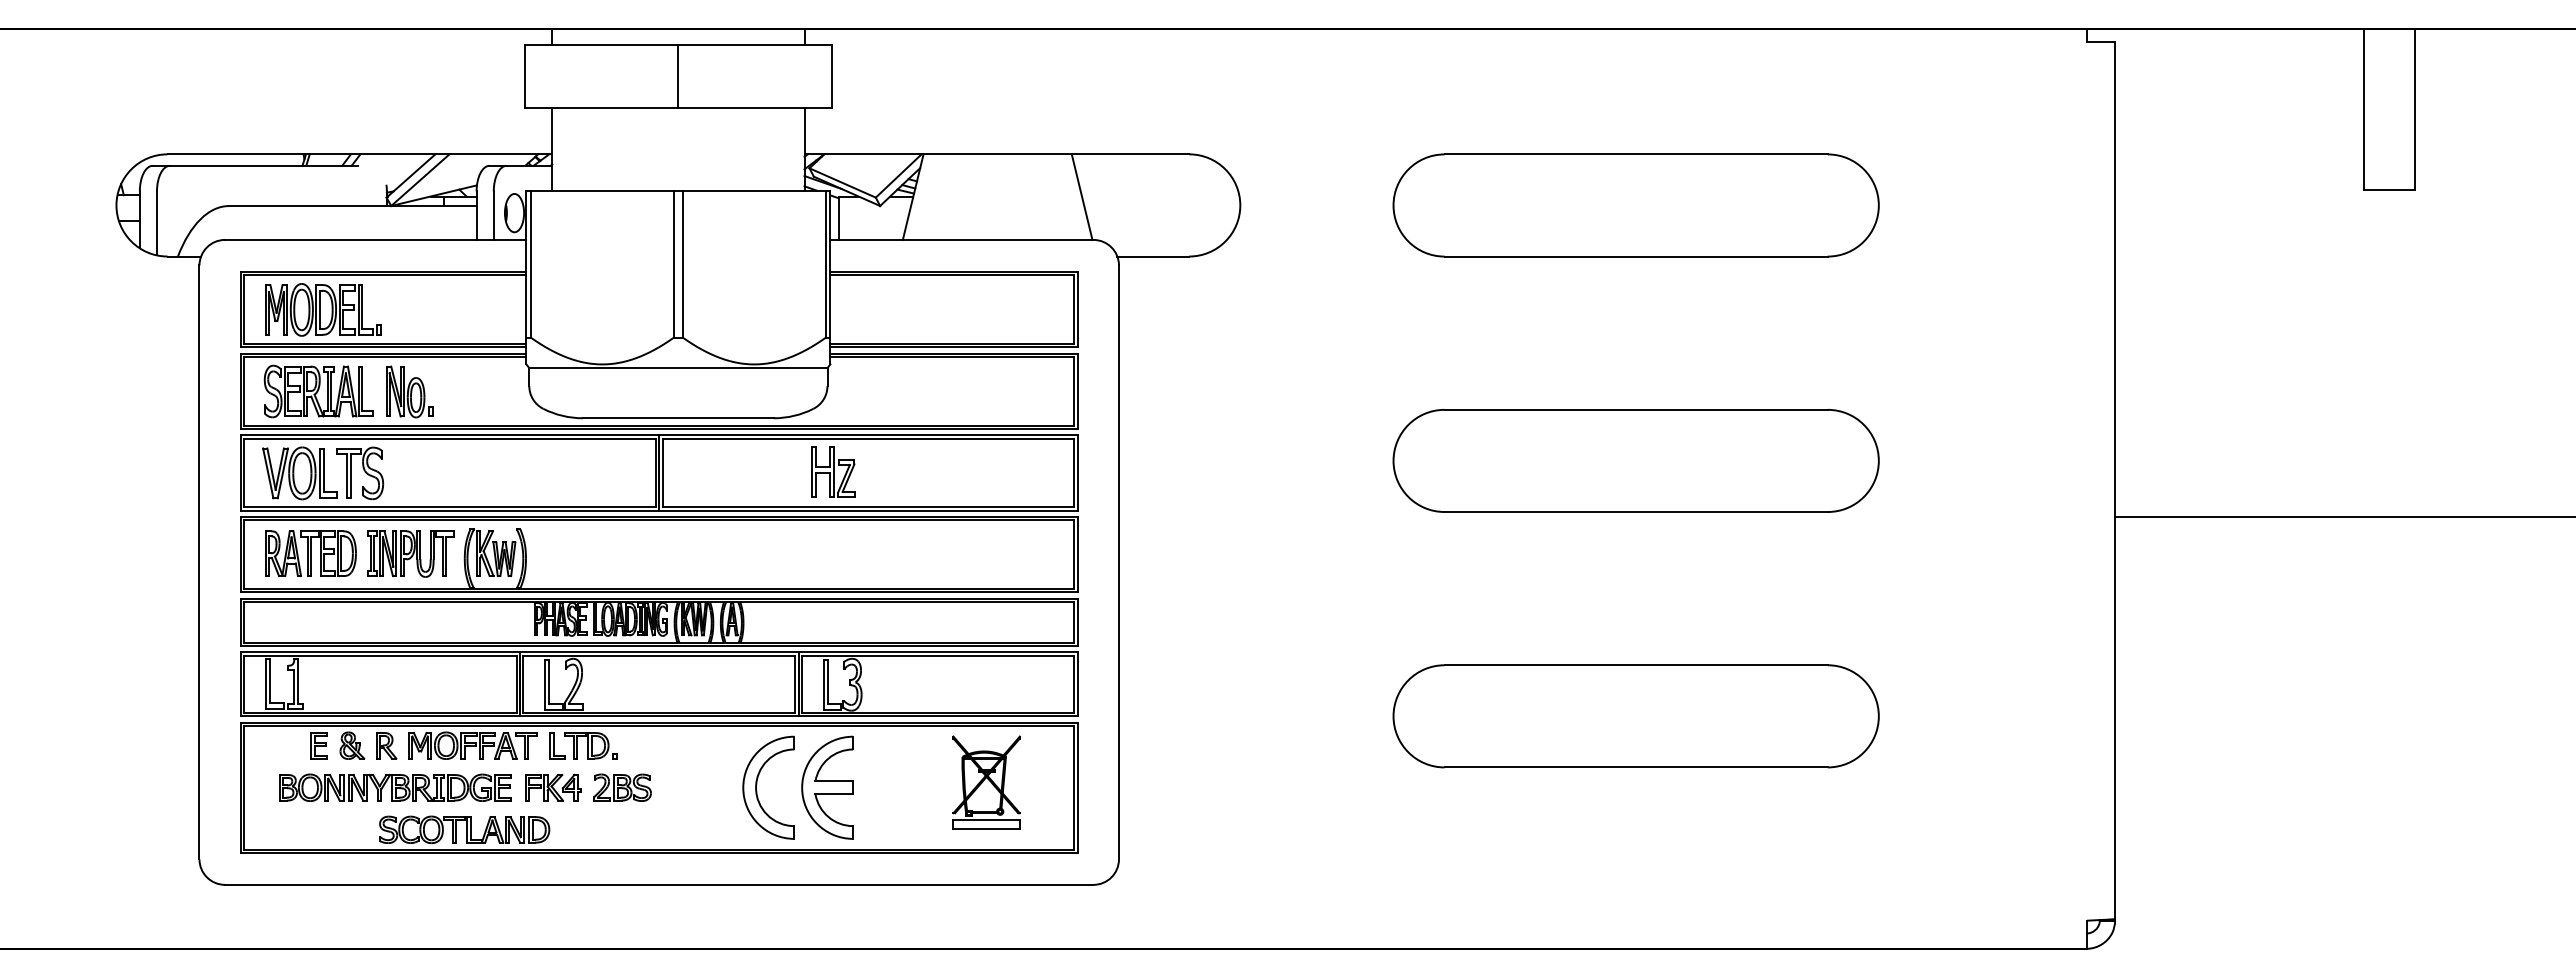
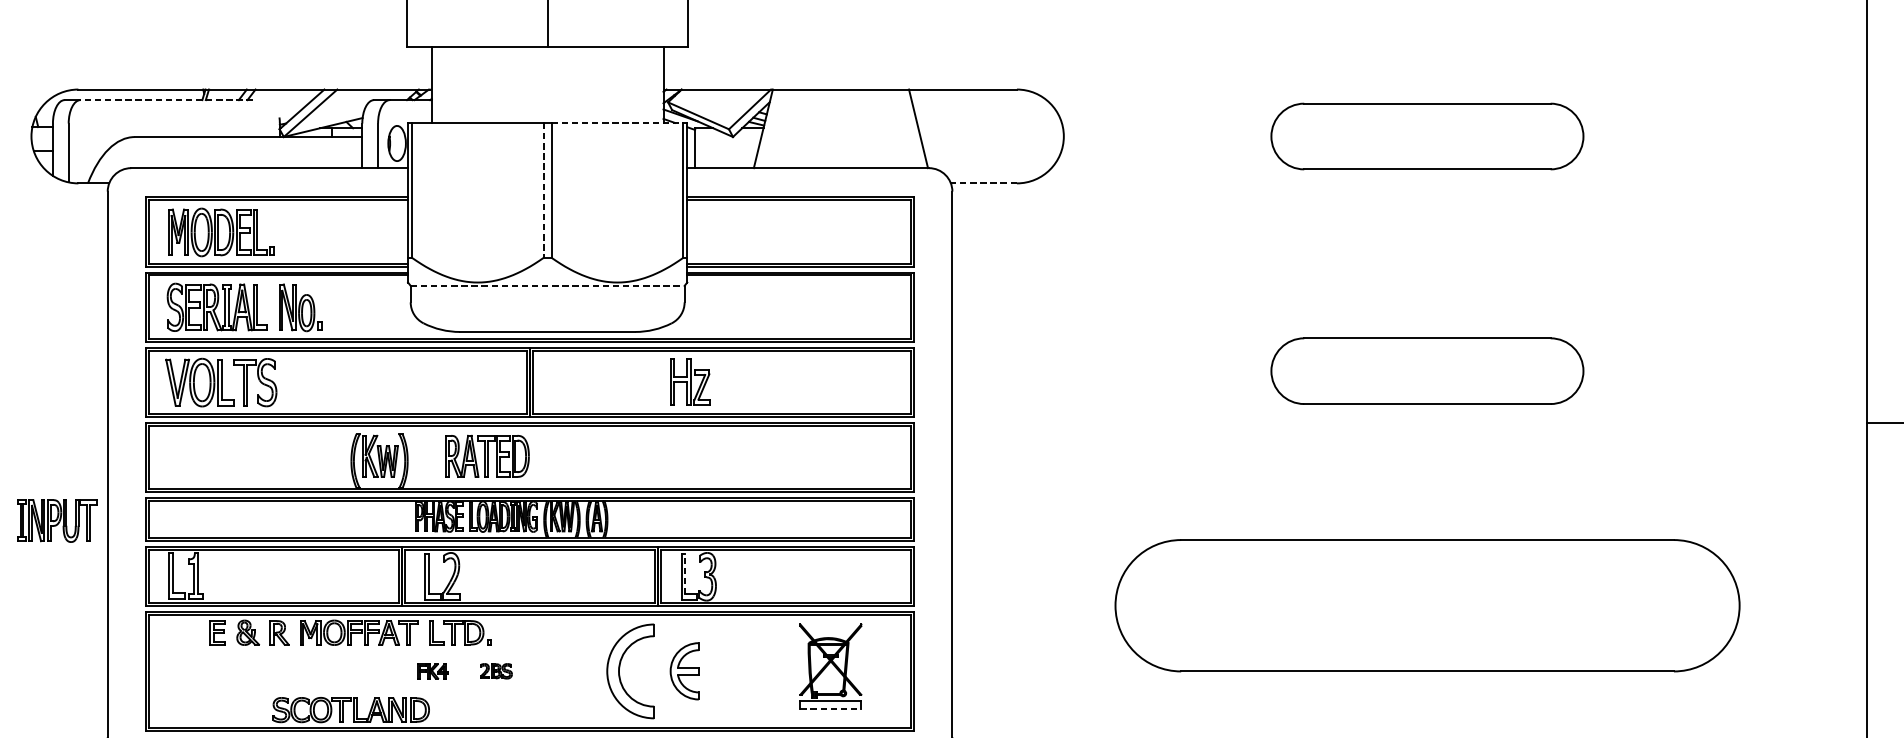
line: (263, 165) -> (166, 99), solid -> dashed
line: (754, 190) -> (617, 122), solid -> dashed
part: (1635, 205) -> (1426, 136), size x0.7
line: (1153, 256) -> (984, 183), solid -> dashed
line: (674, 264) -> (544, 190), solid -> dashed
line: (678, 368) -> (547, 286), solid -> dashed
part: (1635, 460) -> (1426, 370), size x0.7
part: (310, 553) -> (487, 456), moved
part: (410, 553) -> (57, 520), moved
line: (828, 681) -> (685, 573), solid -> dashed
part: (1635, 716) -> (1426, 605), size x1.4
part: (395, 787) -> (287, 671), removed
part: (553, 787) -> (432, 671), size x0.6
part: (622, 787) -> (496, 671), size x0.6
part: (827, 787) -> (684, 671), size x0.6
line: (987, 829) -> (831, 709), solid -> dashed

